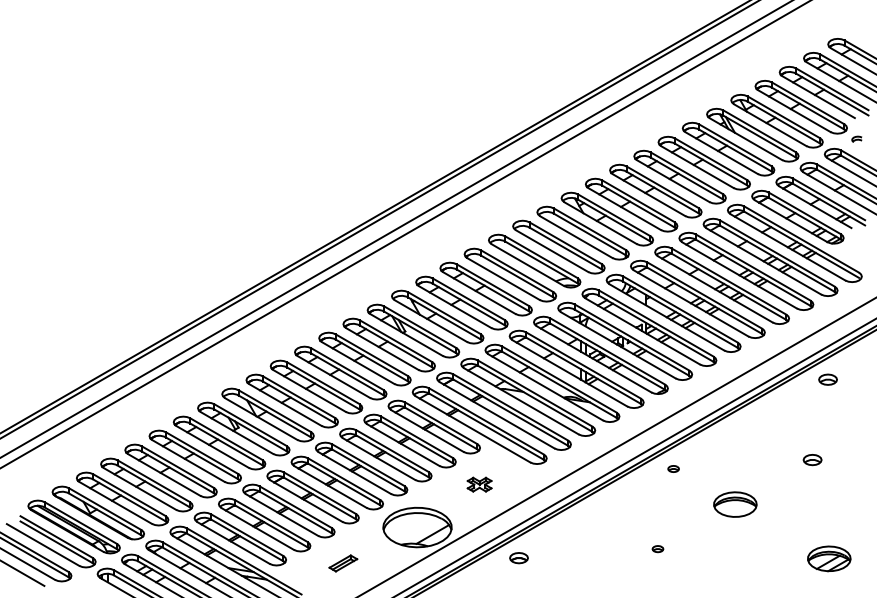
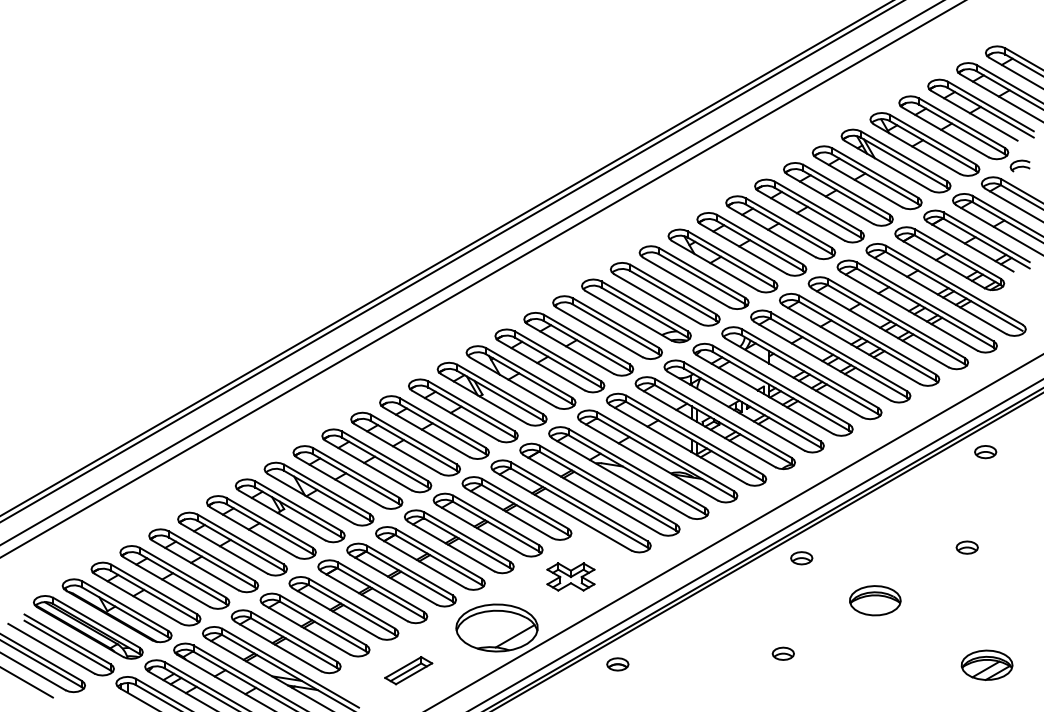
part: (856, 138) -> (1019, 165), size x1.67
part: (673, 469) -> (801, 558), size x1.67
part: (479, 484) -> (570, 576), size x1.67
part: (657, 548) -> (782, 653), size x1.67
part: (343, 563) -> (408, 670), size x1.43

